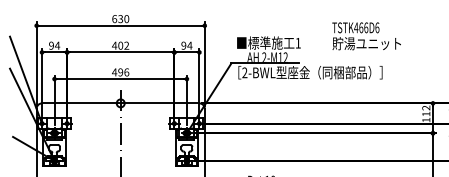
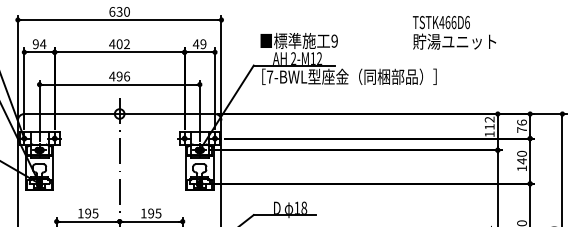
text: (366, 36) -> (454, 32), moved
text: (298, 42) -> (334, 40), 1 -> 9
text: (186, 45) -> (199, 44), 94 -> 49
text: (245, 72) -> (270, 76), 2-BWL -> 7-BWL

